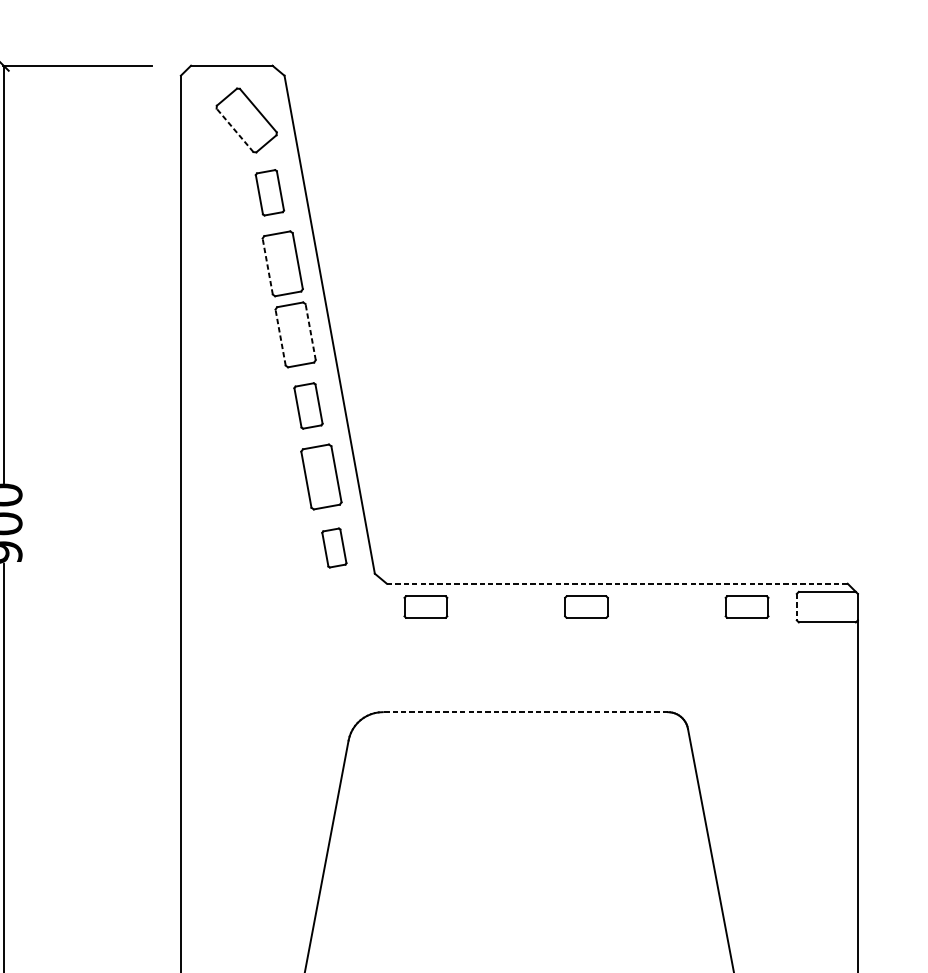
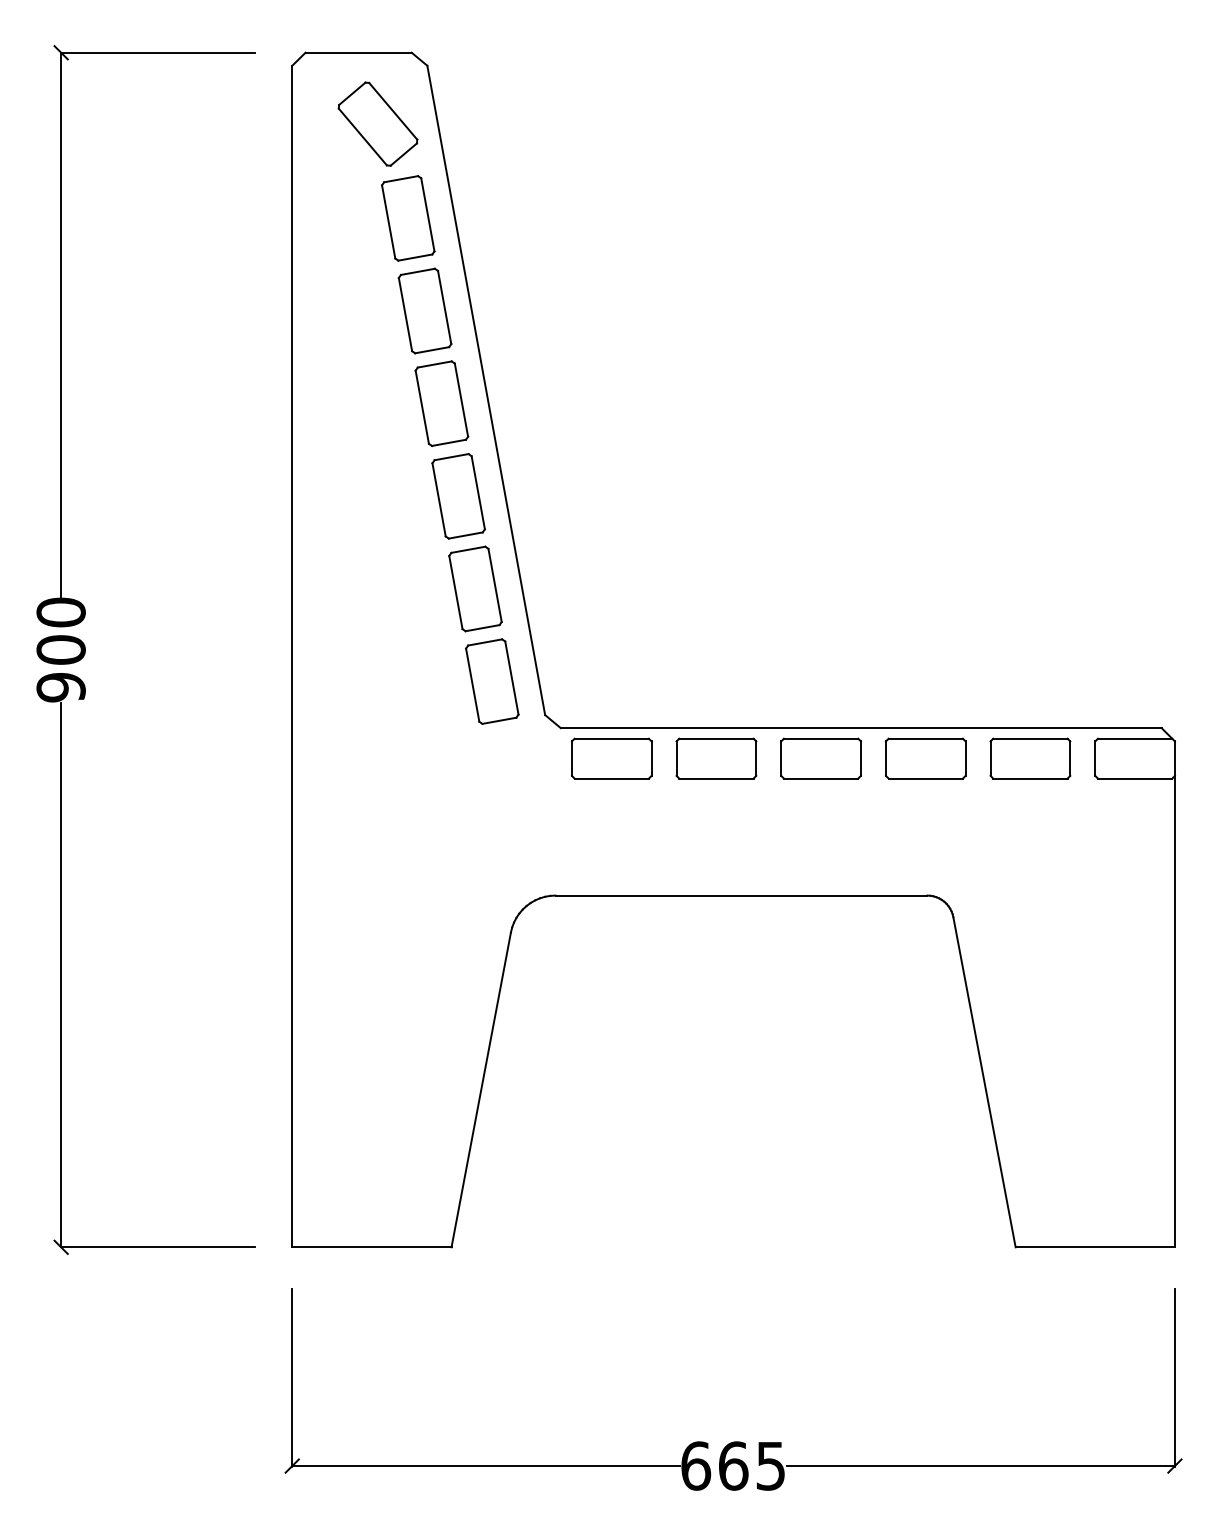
line: (234, 129) -> (362, 136), dashed -> solid
part: (270, 192) -> (408, 218), size x1.43
line: (267, 266) -> (405, 314), dashed -> solid
line: (310, 331) -> (461, 399), dashed -> solid
line: (280, 337) -> (422, 406), dashed -> solid
part: (308, 406) -> (458, 496), size x1.43
part: (334, 547) -> (492, 681), size x1.67
line: (616, 584) -> (860, 728), dashed -> solid
part: (425, 607) -> (611, 758), size x1.43
part: (506, 607) -> (716, 758), added
part: (586, 607) -> (820, 758), size x1.43
part: (666, 607) -> (925, 758), added
part: (747, 607) -> (1030, 758), size x1.43
line: (796, 607) -> (1095, 759), dashed -> solid
line: (525, 712) -> (741, 895), dashed -> solid

